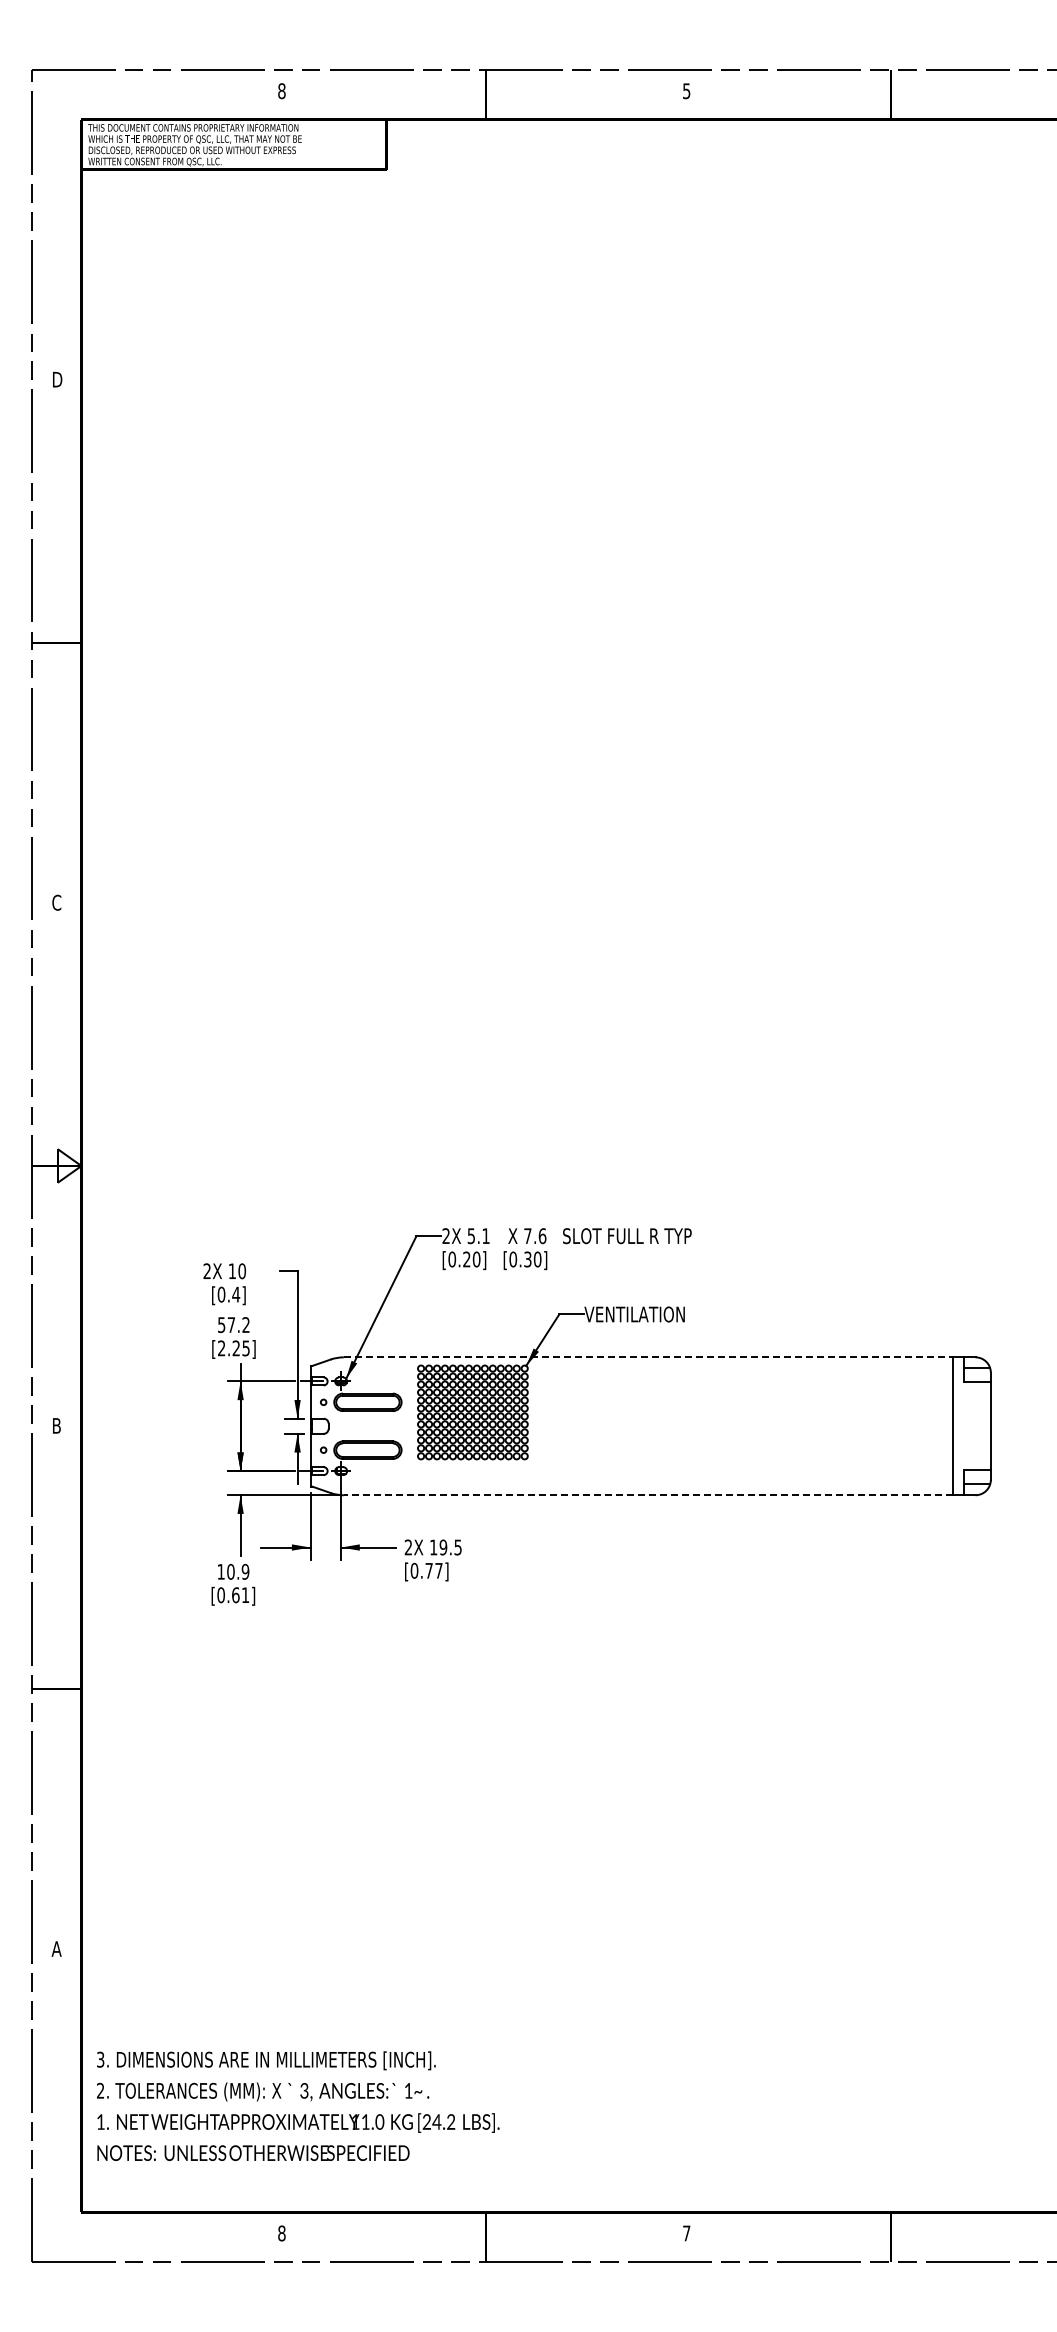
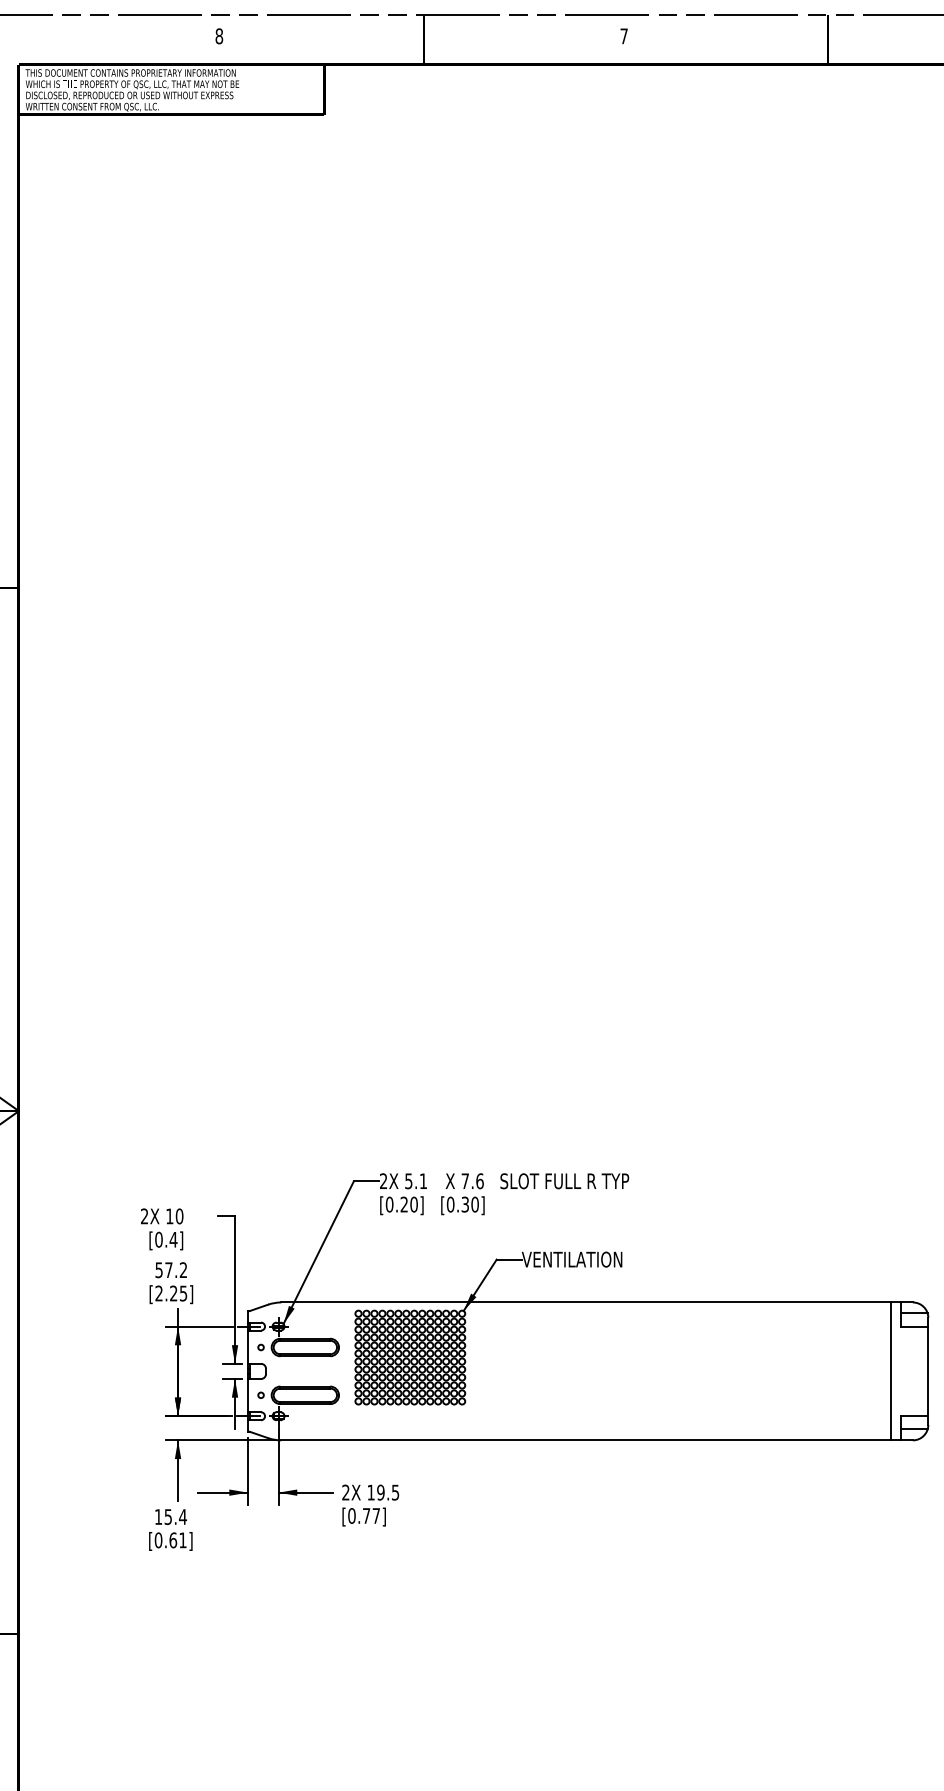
text: (686, 91) -> (623, 36), 5 -> 7
line: (648, 1357) -> (585, 1302), dashed -> solid
line: (648, 1495) -> (585, 1440), dashed -> solid
text: (238, 1571) -> (175, 1516), 10.9 -> 15.4

